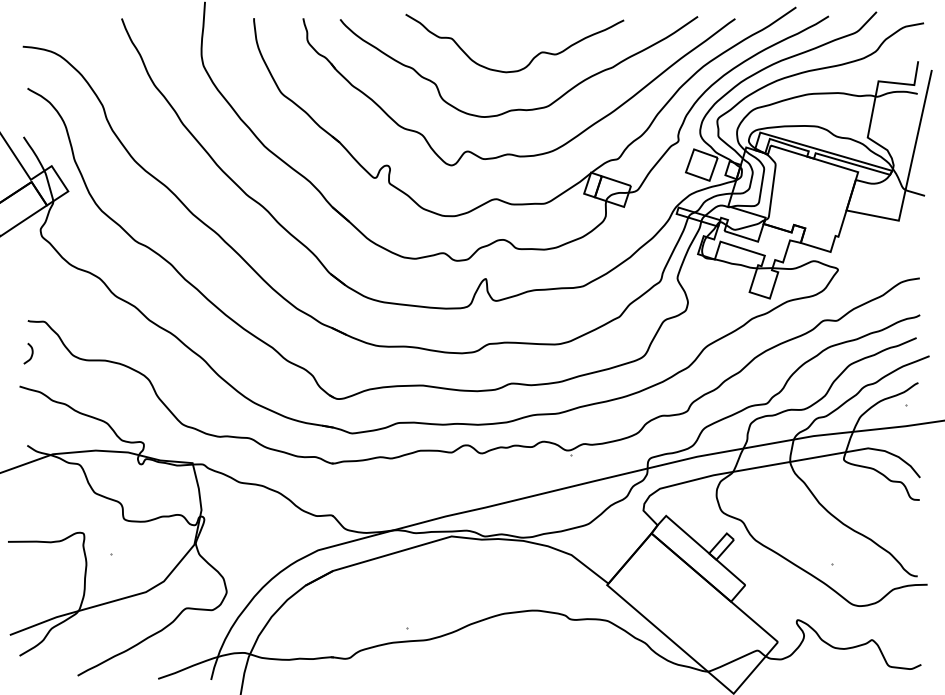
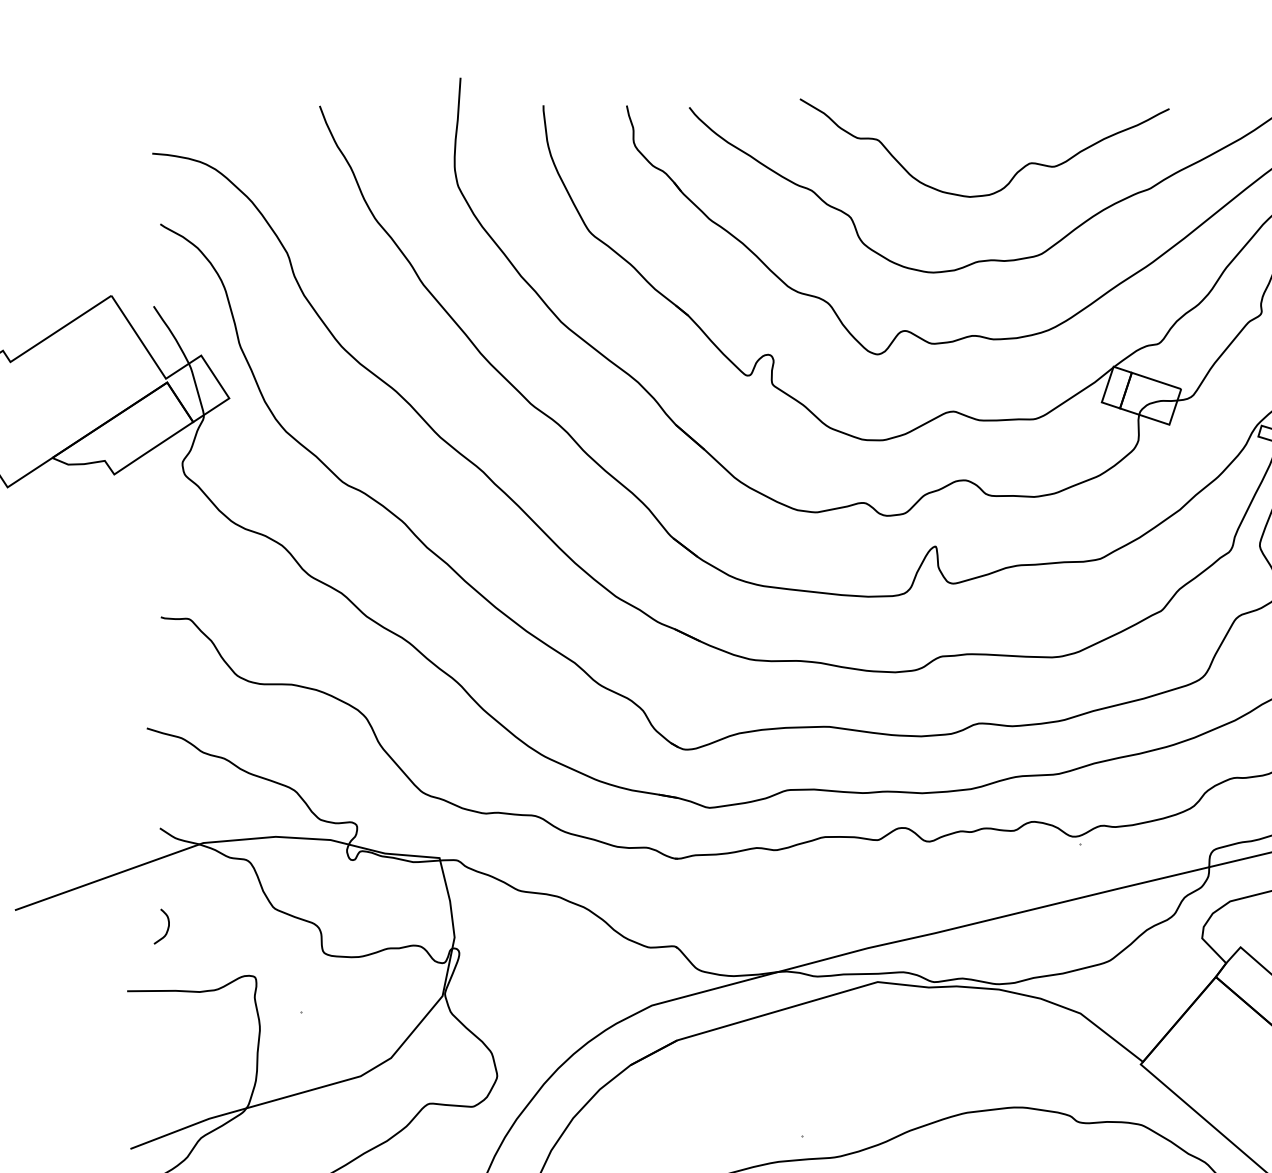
curve: (31, 353) -> (167, 926), moved

